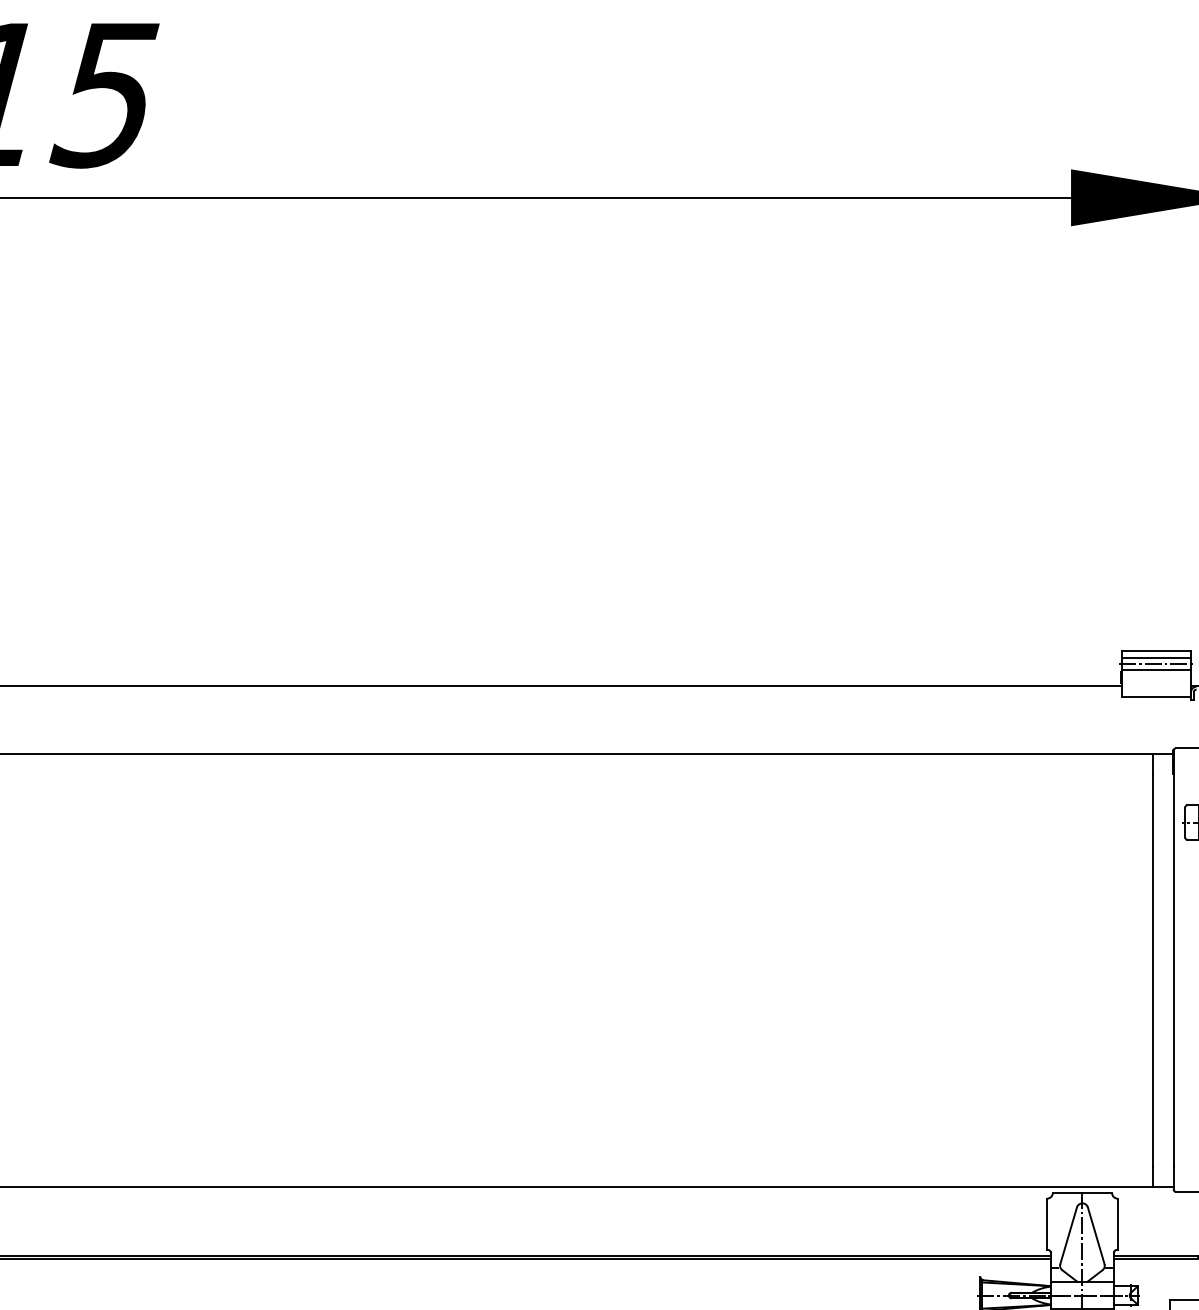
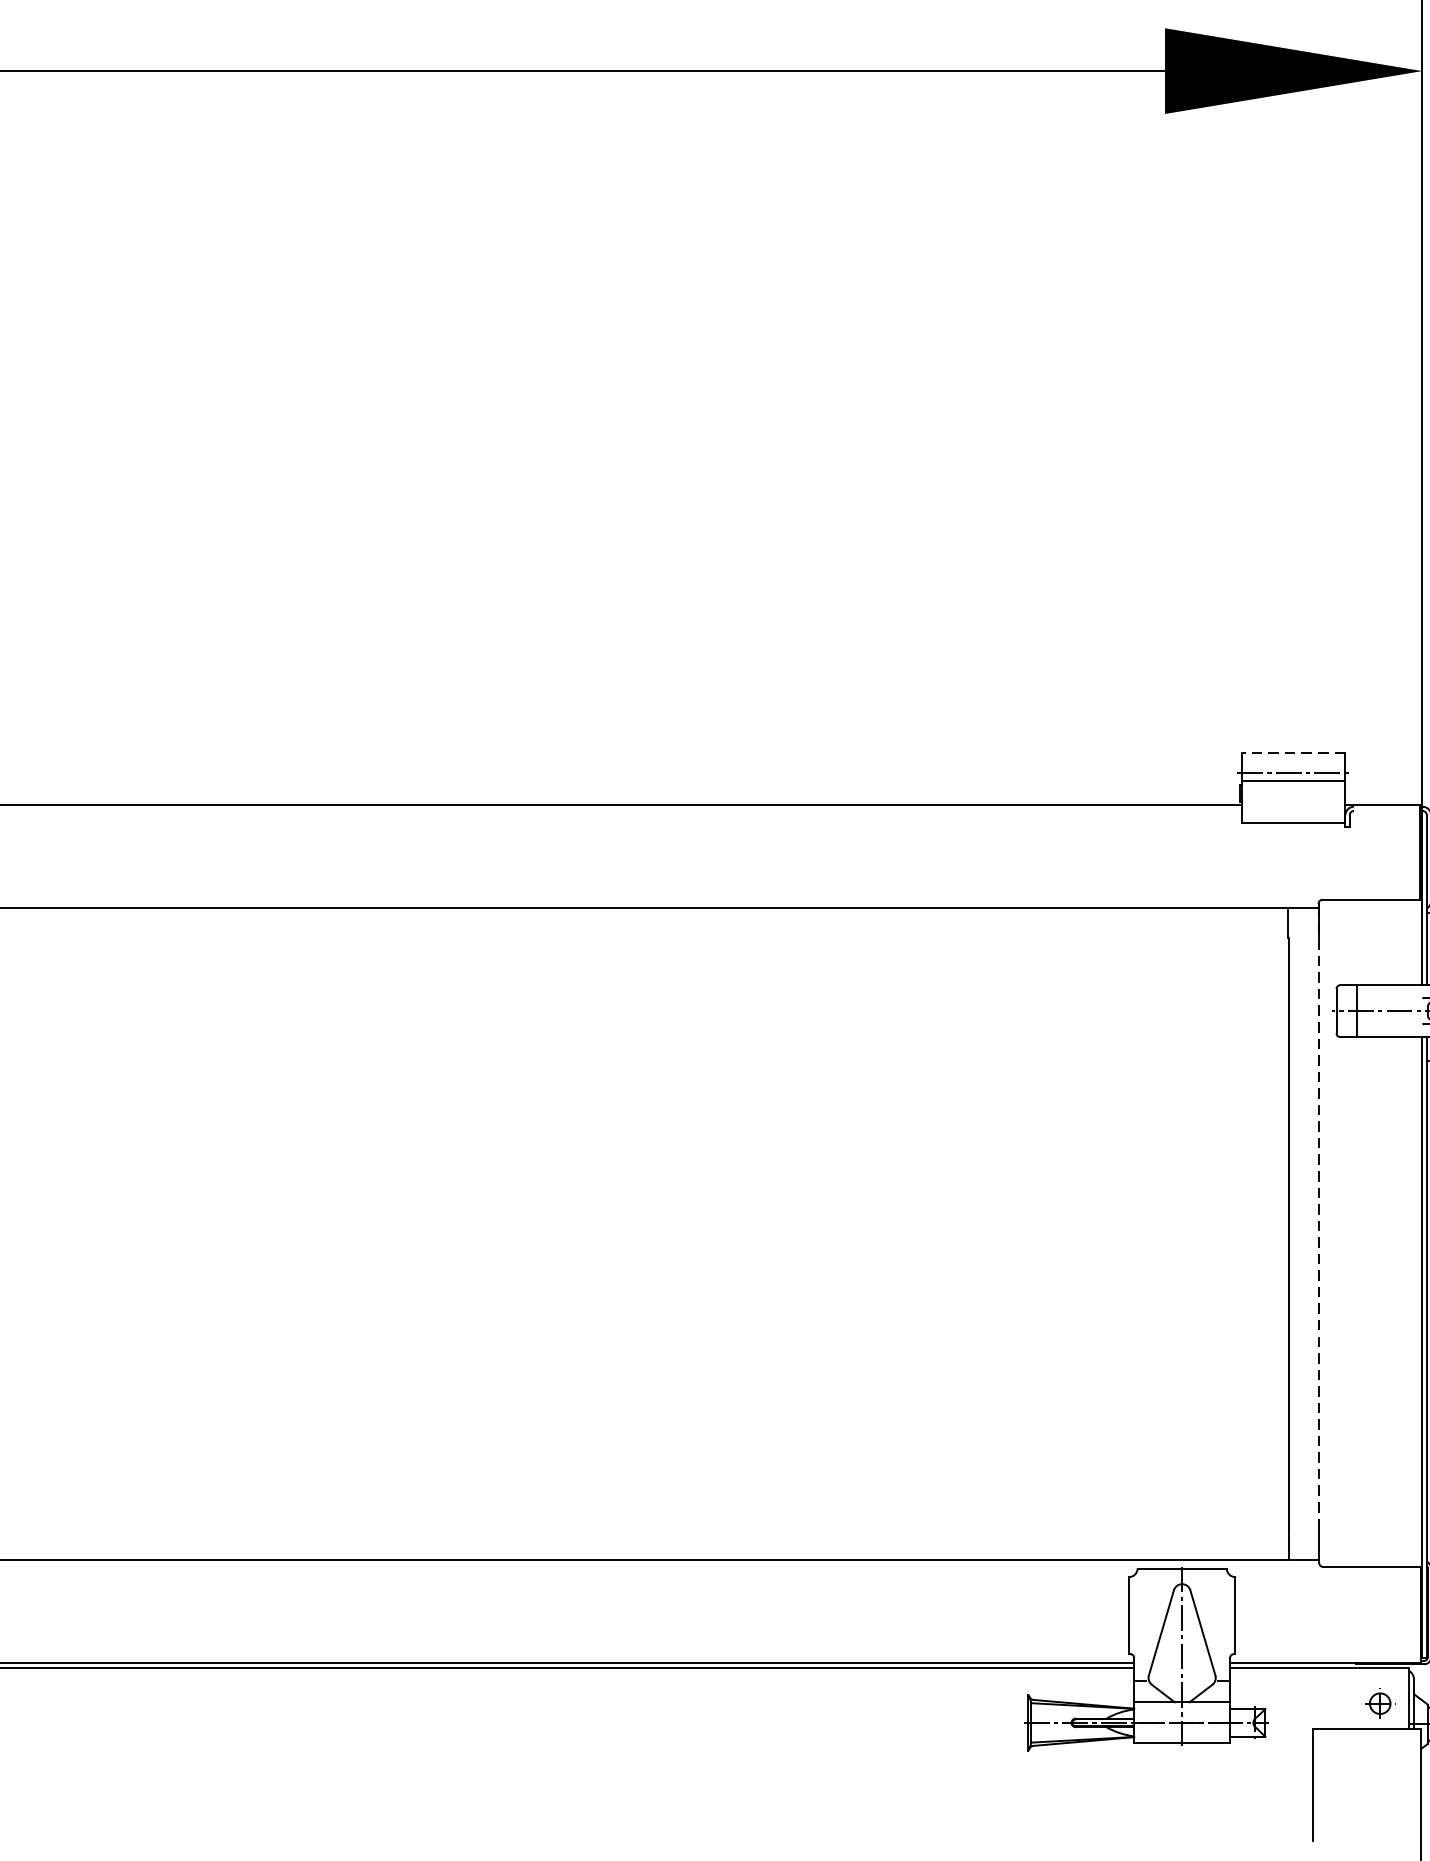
line: (1156, 651) -> (1293, 753), solid -> dashed
line: (1156, 658) -> (1293, 764), removed
line: (1173, 958) -> (1319, 1215), solid -> dashed

